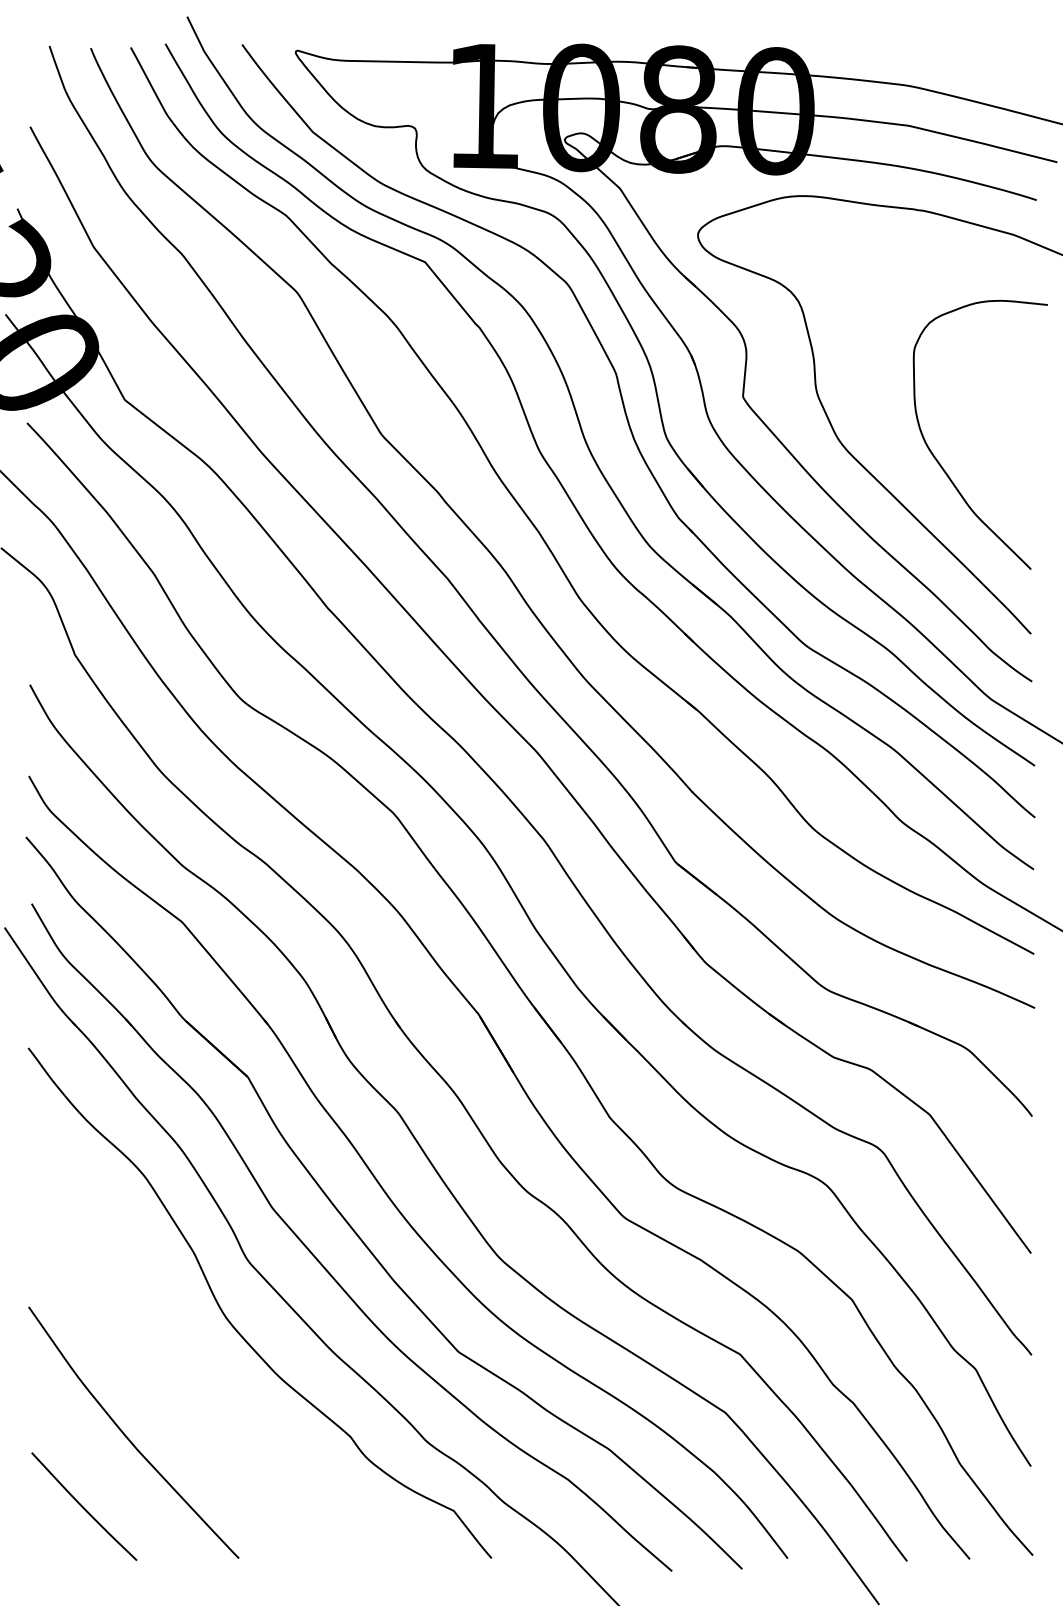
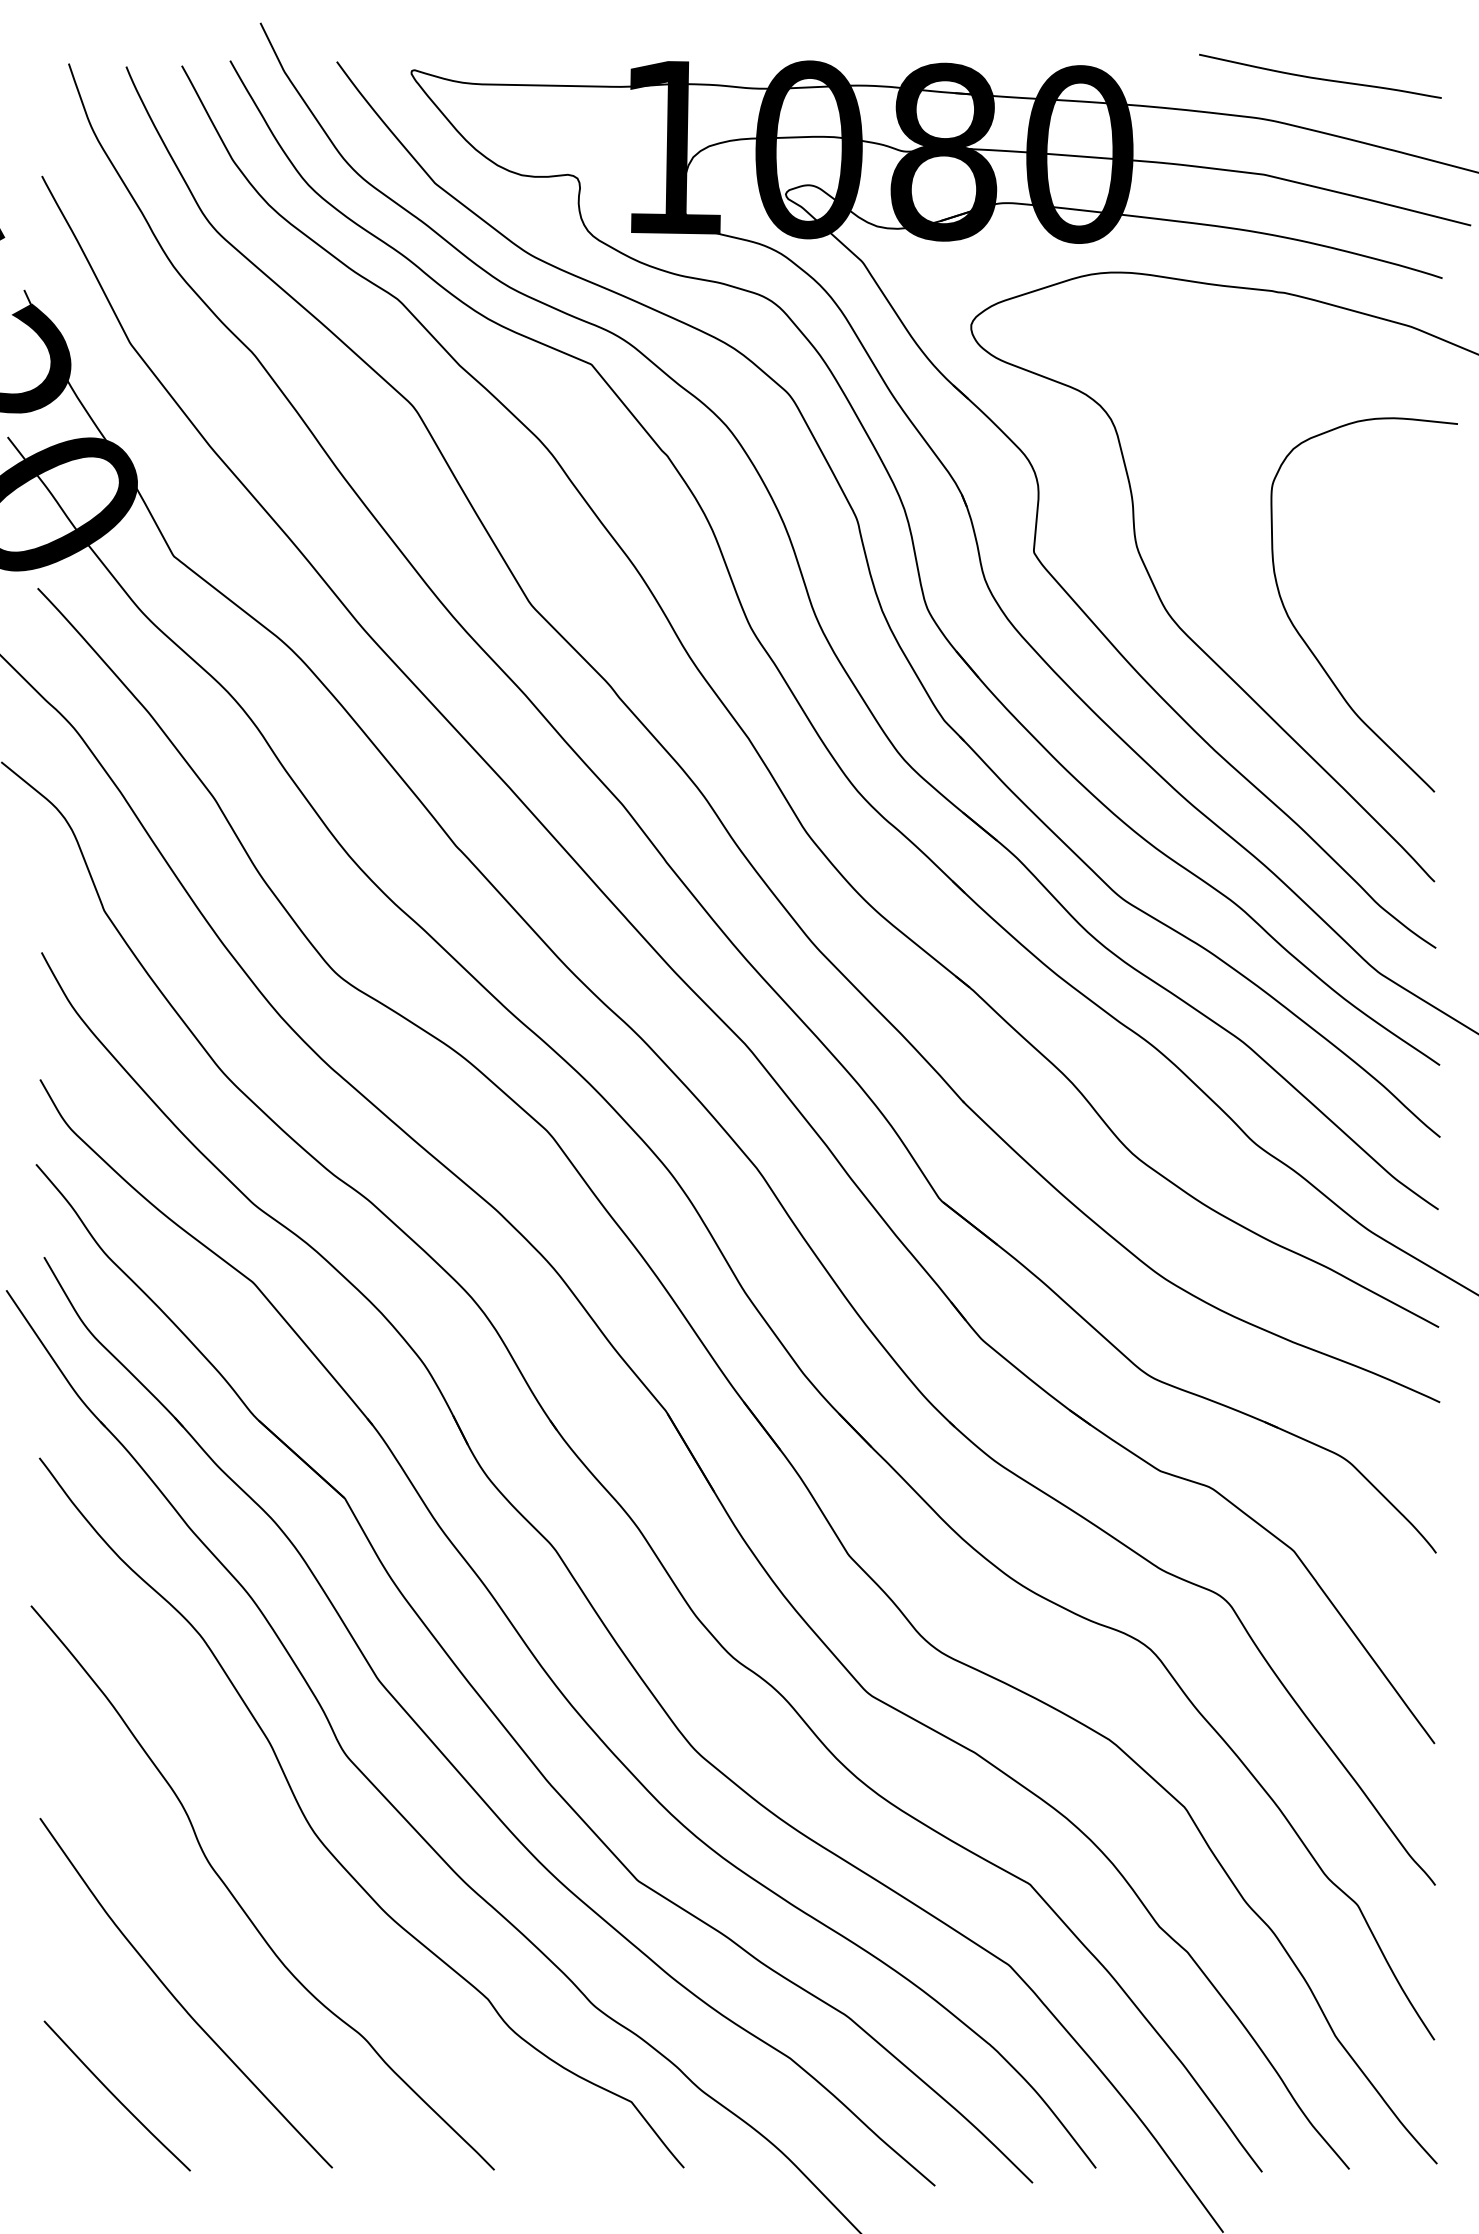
curve: (947, 55) -> (1318, 77), added
curve: (171, 1366) -> (238, 1901), added

